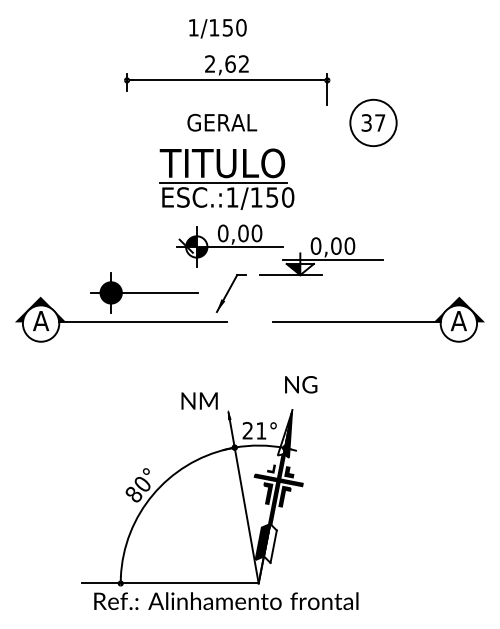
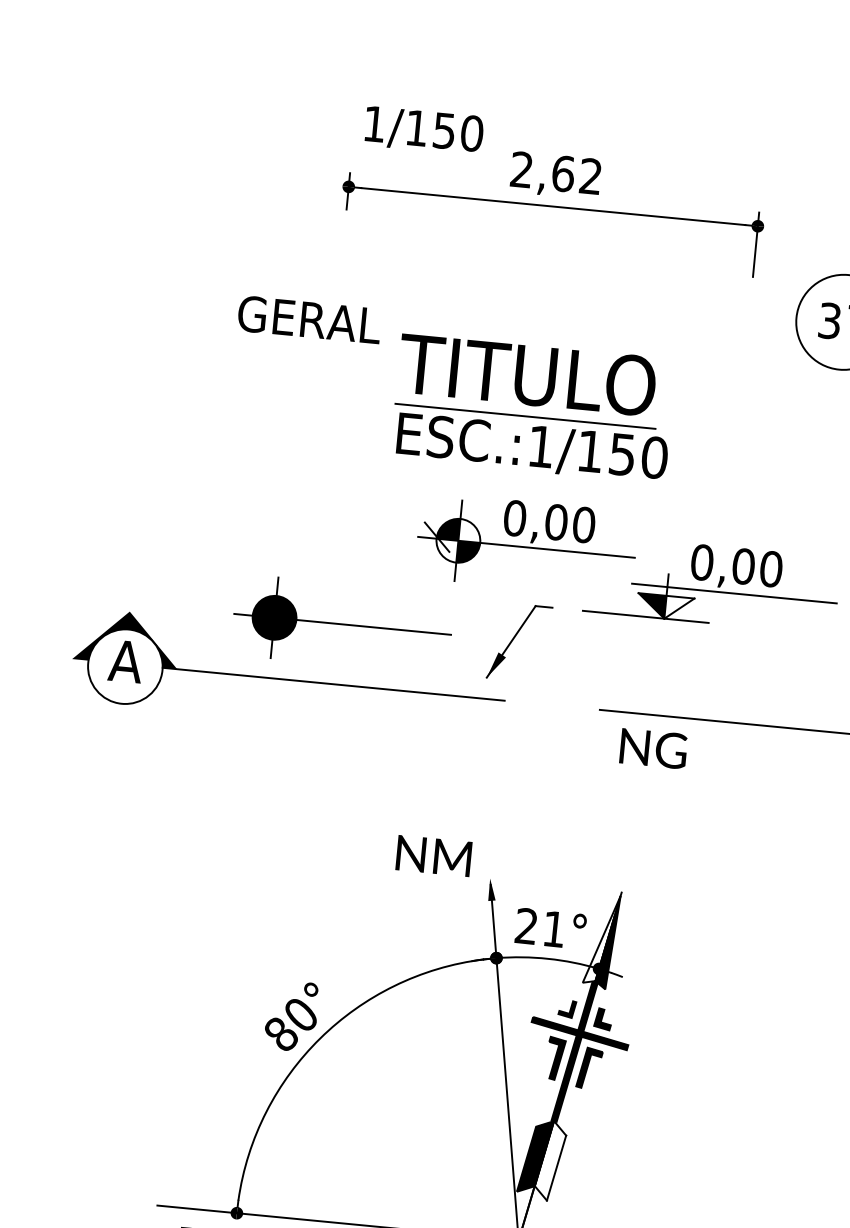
text: (217, 28) -> (423, 130), moved
text: (222, 122) -> (310, 319), moved
text: (301, 384) -> (654, 748), moved

